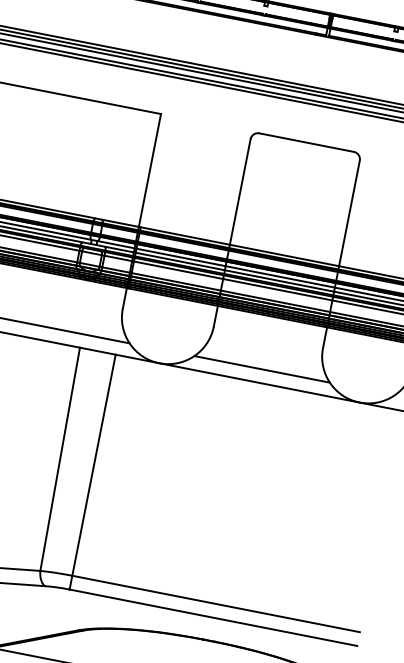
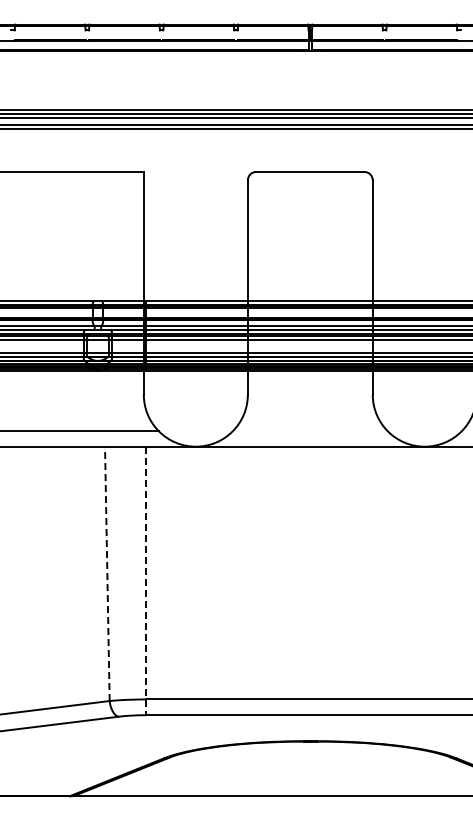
line: (261, 369) -> (309, 431), removed
line: (60, 459) -> (107, 573), solid -> dashed
line: (92, 472) -> (145, 581), solid -> dashed

